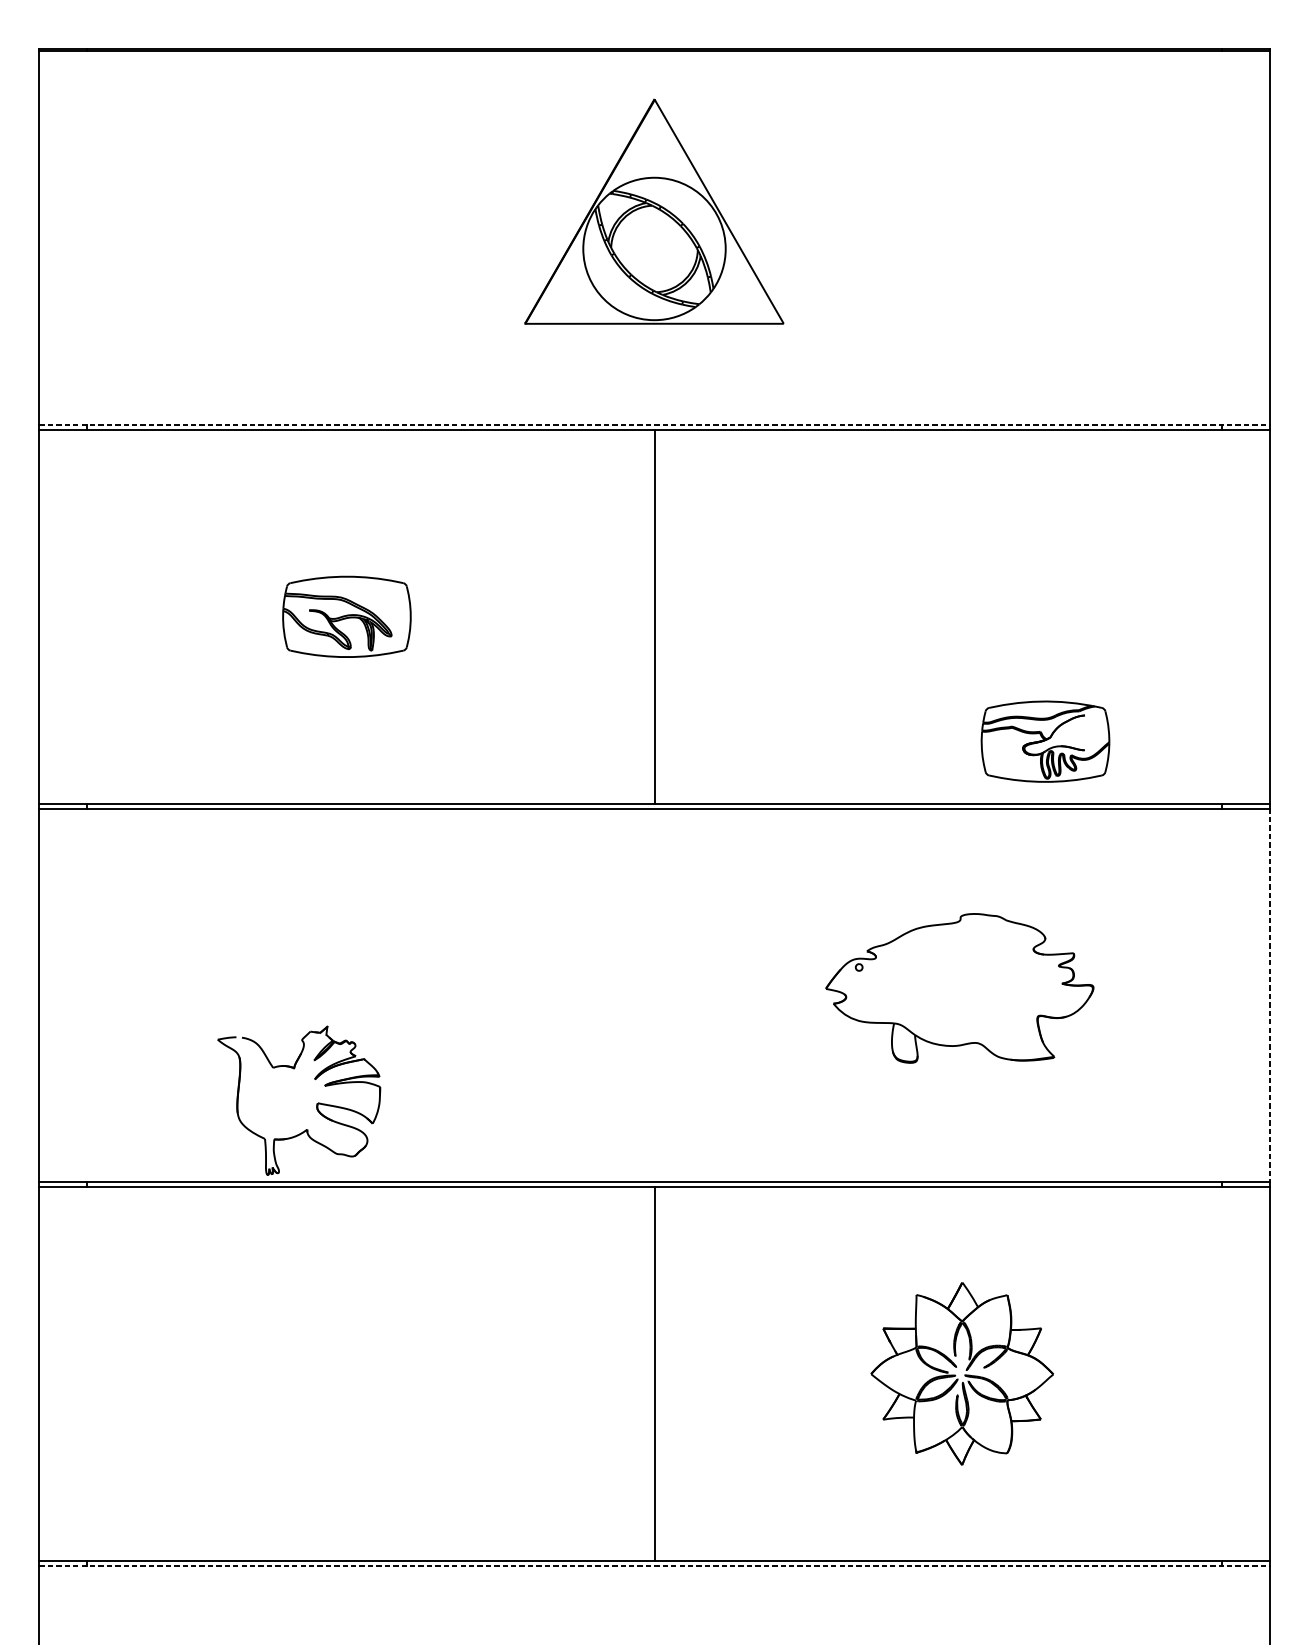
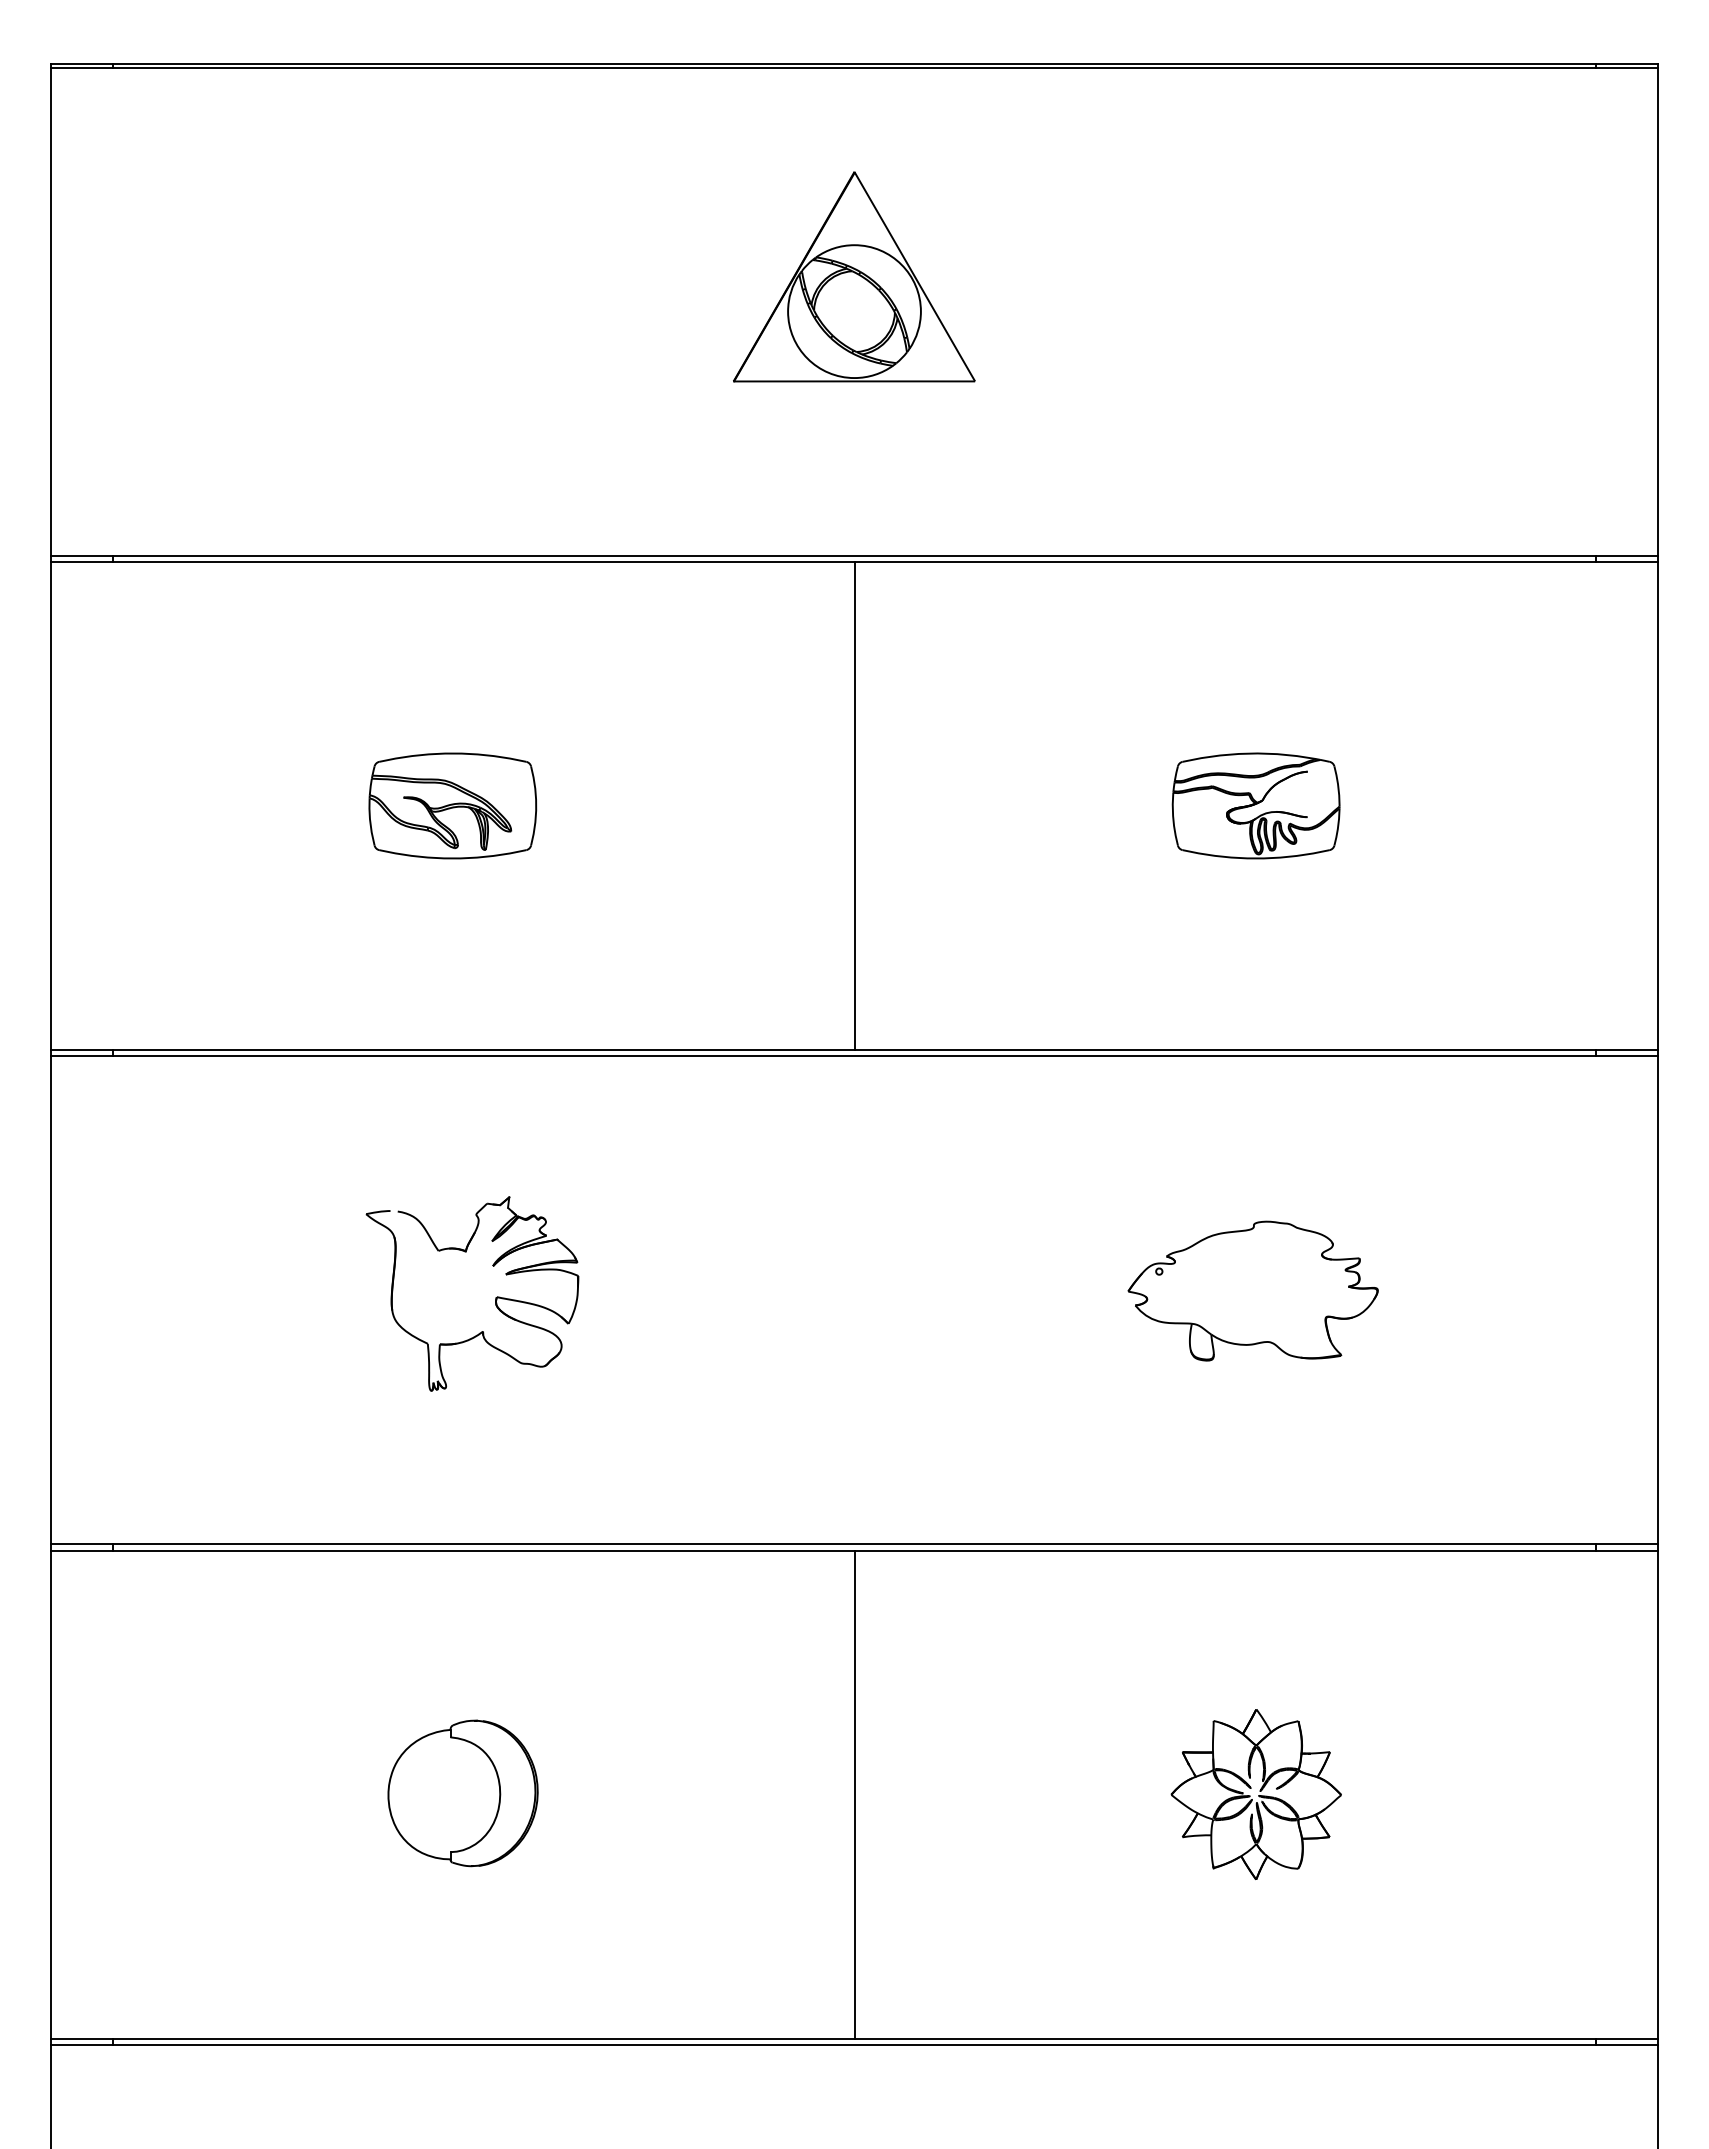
part: (654, 211) -> (854, 276), size x0.71
line: (654, 425) -> (854, 555), dashed -> solid
part: (1045, 741) -> (1255, 805), moved
part: (959, 987) -> (1252, 1290), size x0.71
line: (1269, 995) -> (1657, 1300), dashed -> solid
part: (316, 1103) -> (495, 1297), moved
part: (354, 1373) -> (462, 1793), added
part: (961, 1373) -> (1255, 1794), size x0.71
line: (654, 1565) -> (854, 2044), dashed -> solid

